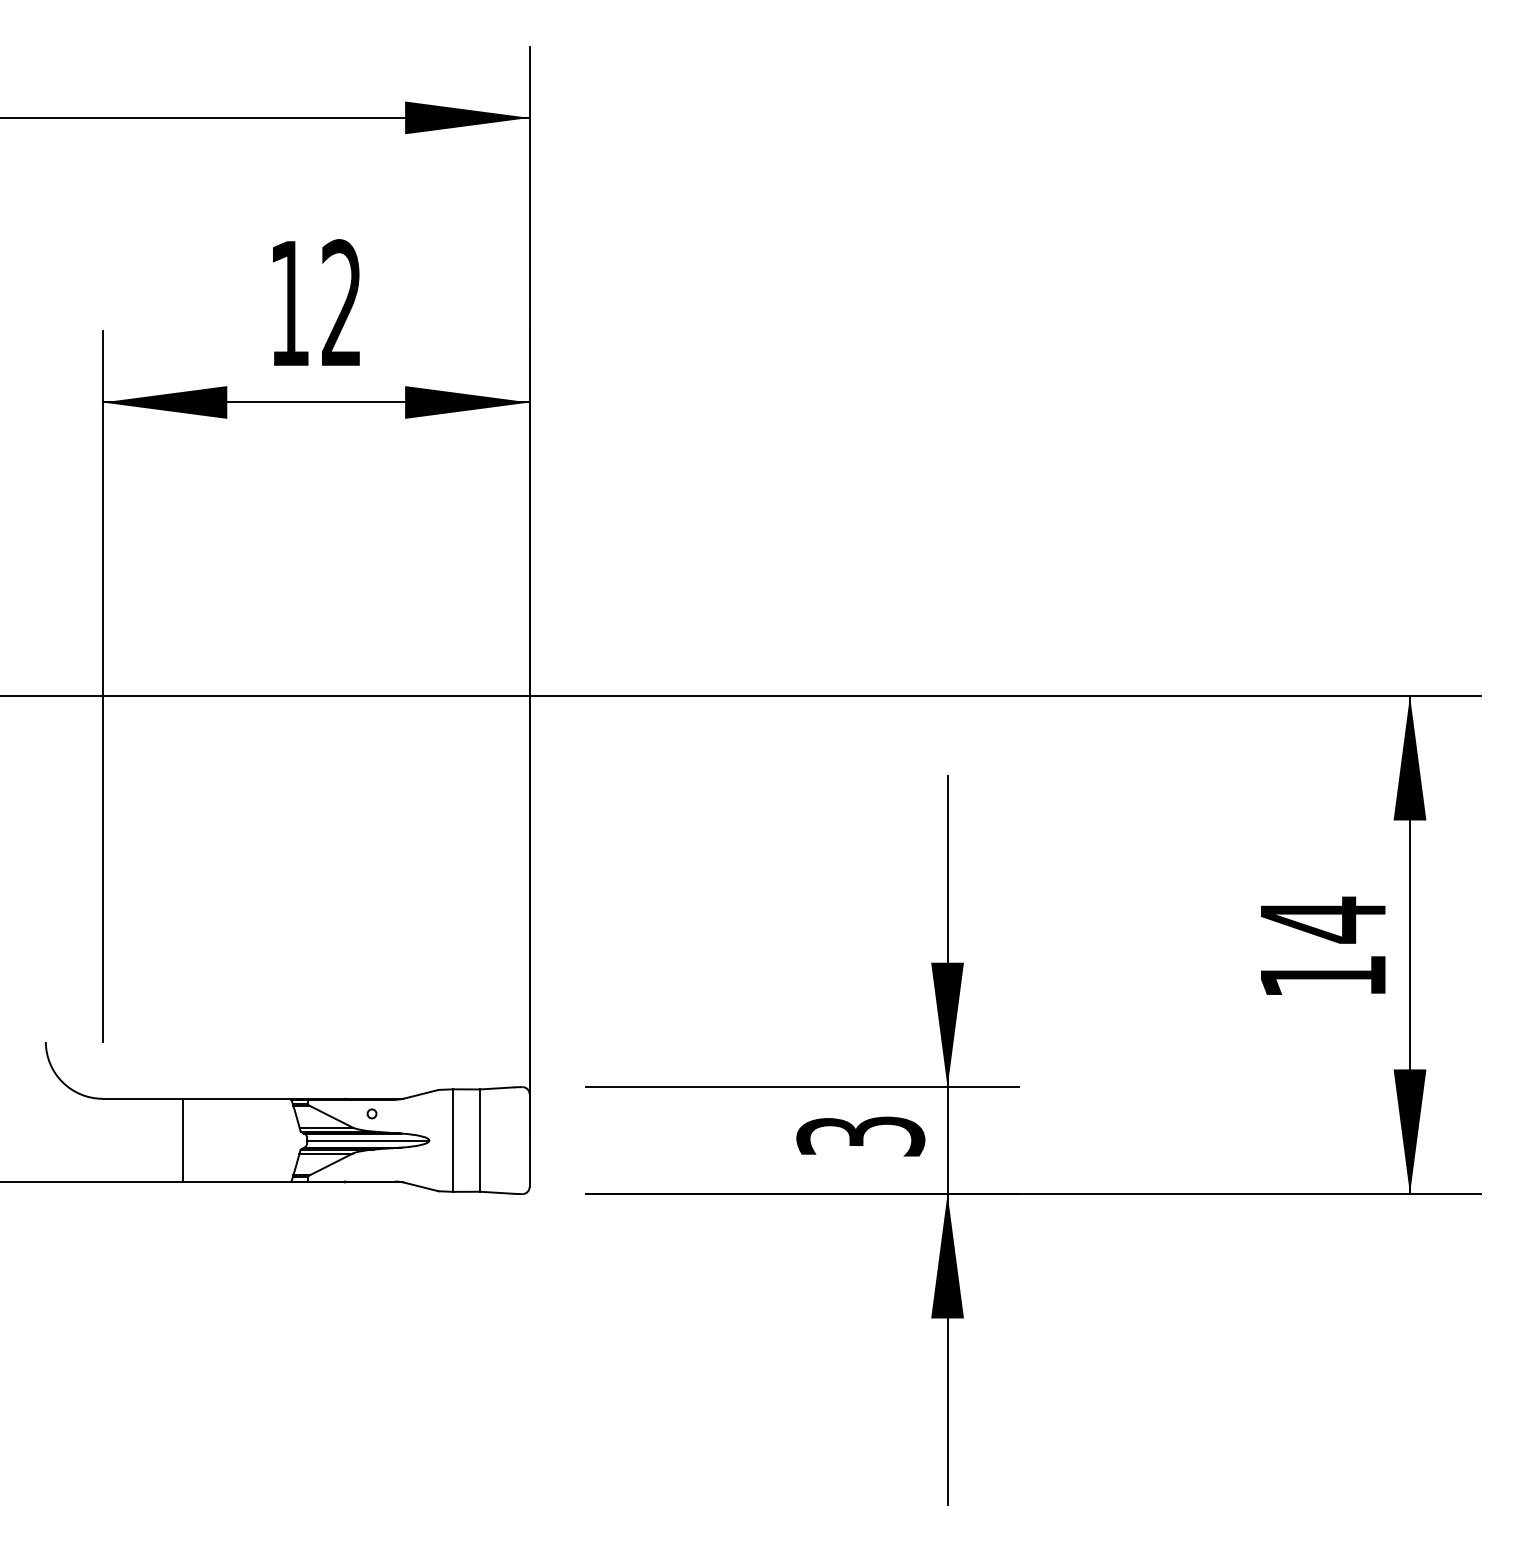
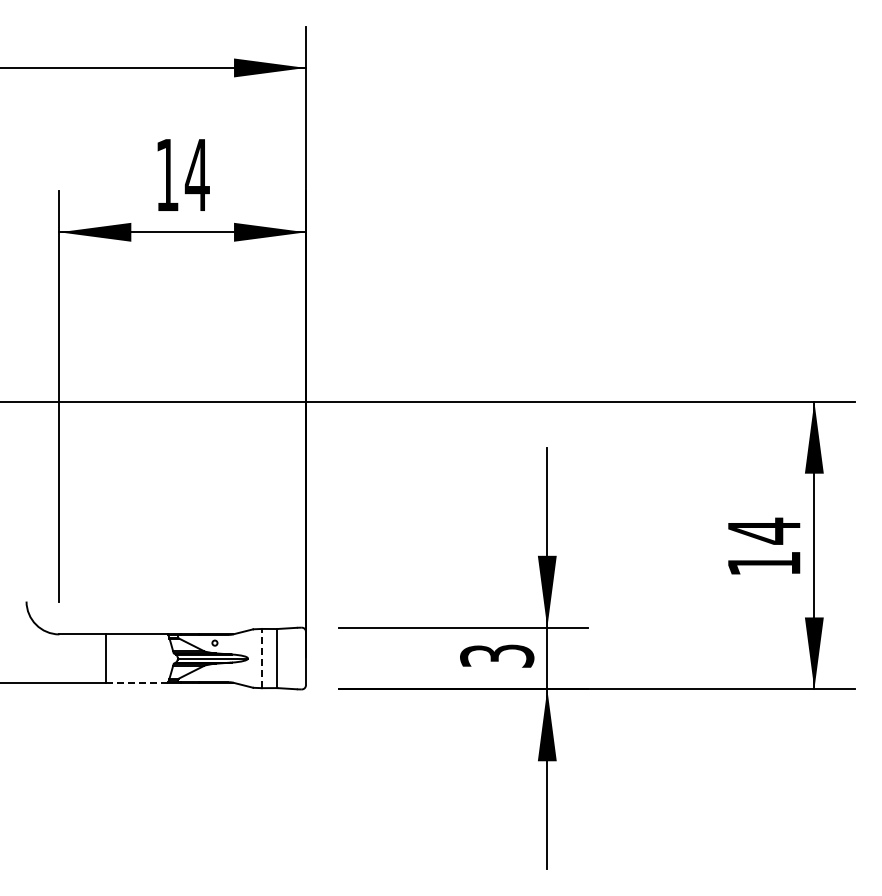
text: (340, 302) -> (196, 174), 12 -> 14
line: (452, 1140) -> (261, 658), solid -> dashed
line: (236, 1182) -> (136, 682), solid -> dashed

